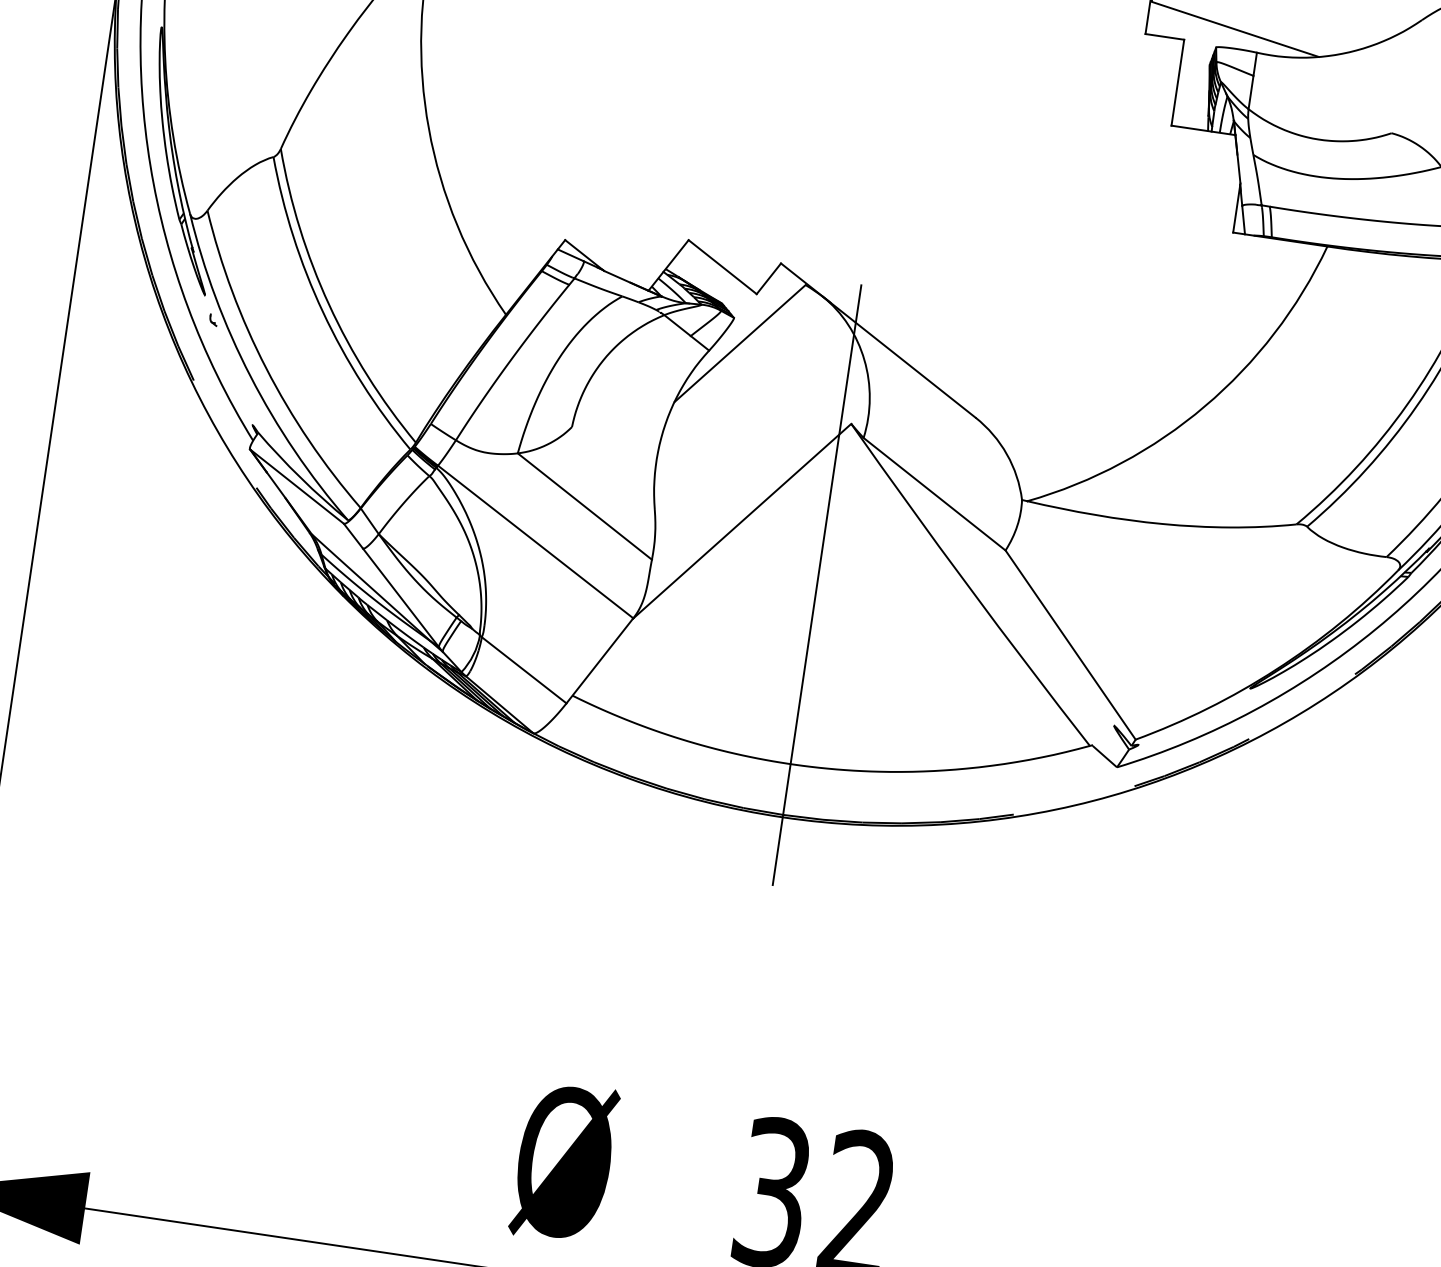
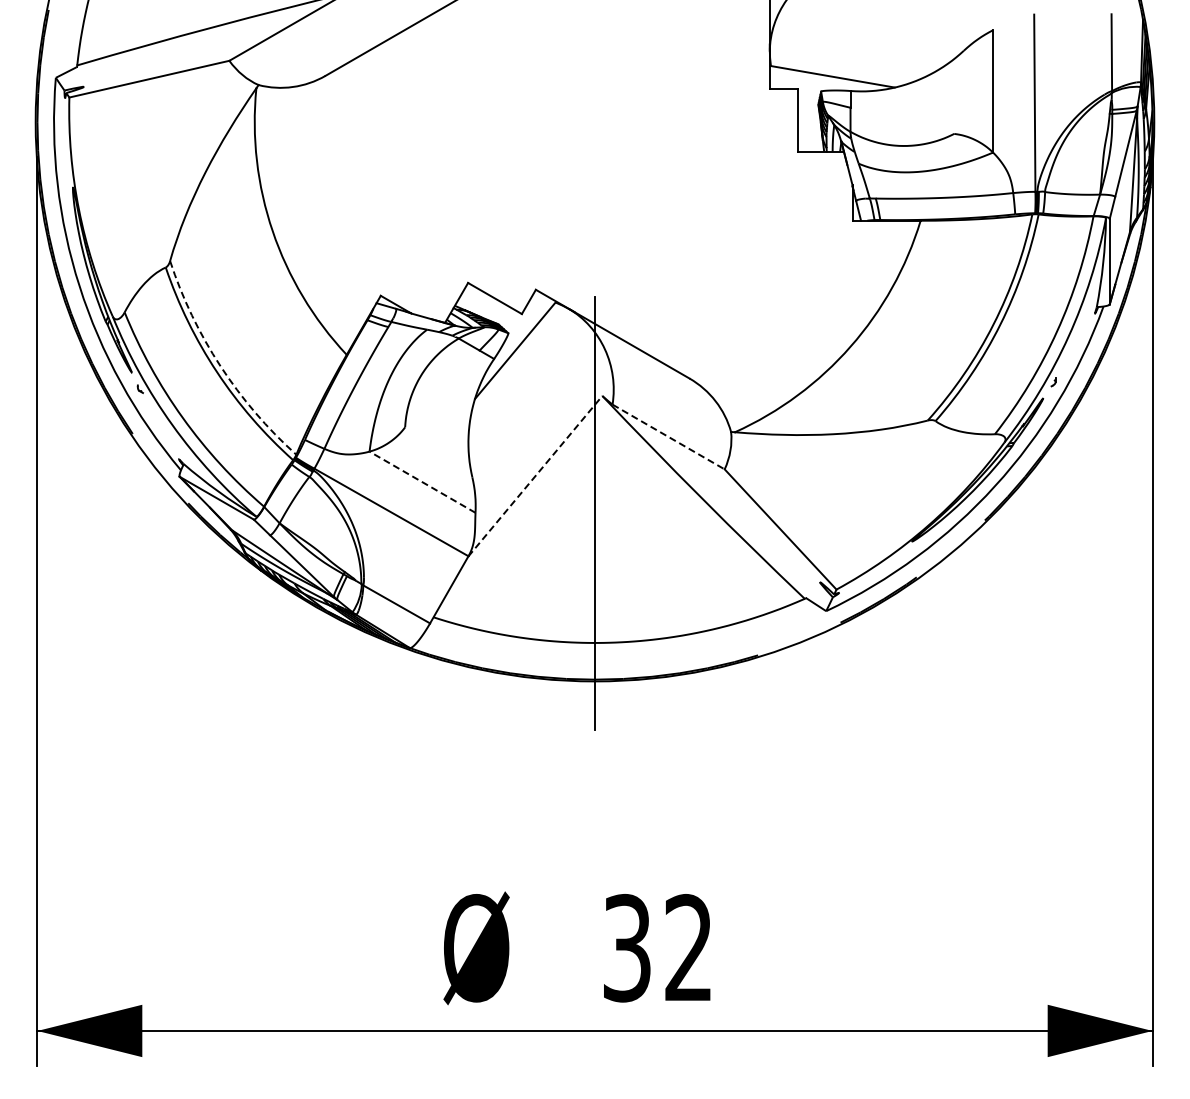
arc: (329, 305) -> (220, 366), solid -> dashed
line: (934, 494) -> (668, 437), solid -> dashed
line: (584, 506) -> (422, 482), solid -> dashed
line: (742, 521) -> (535, 476), solid -> dashed

